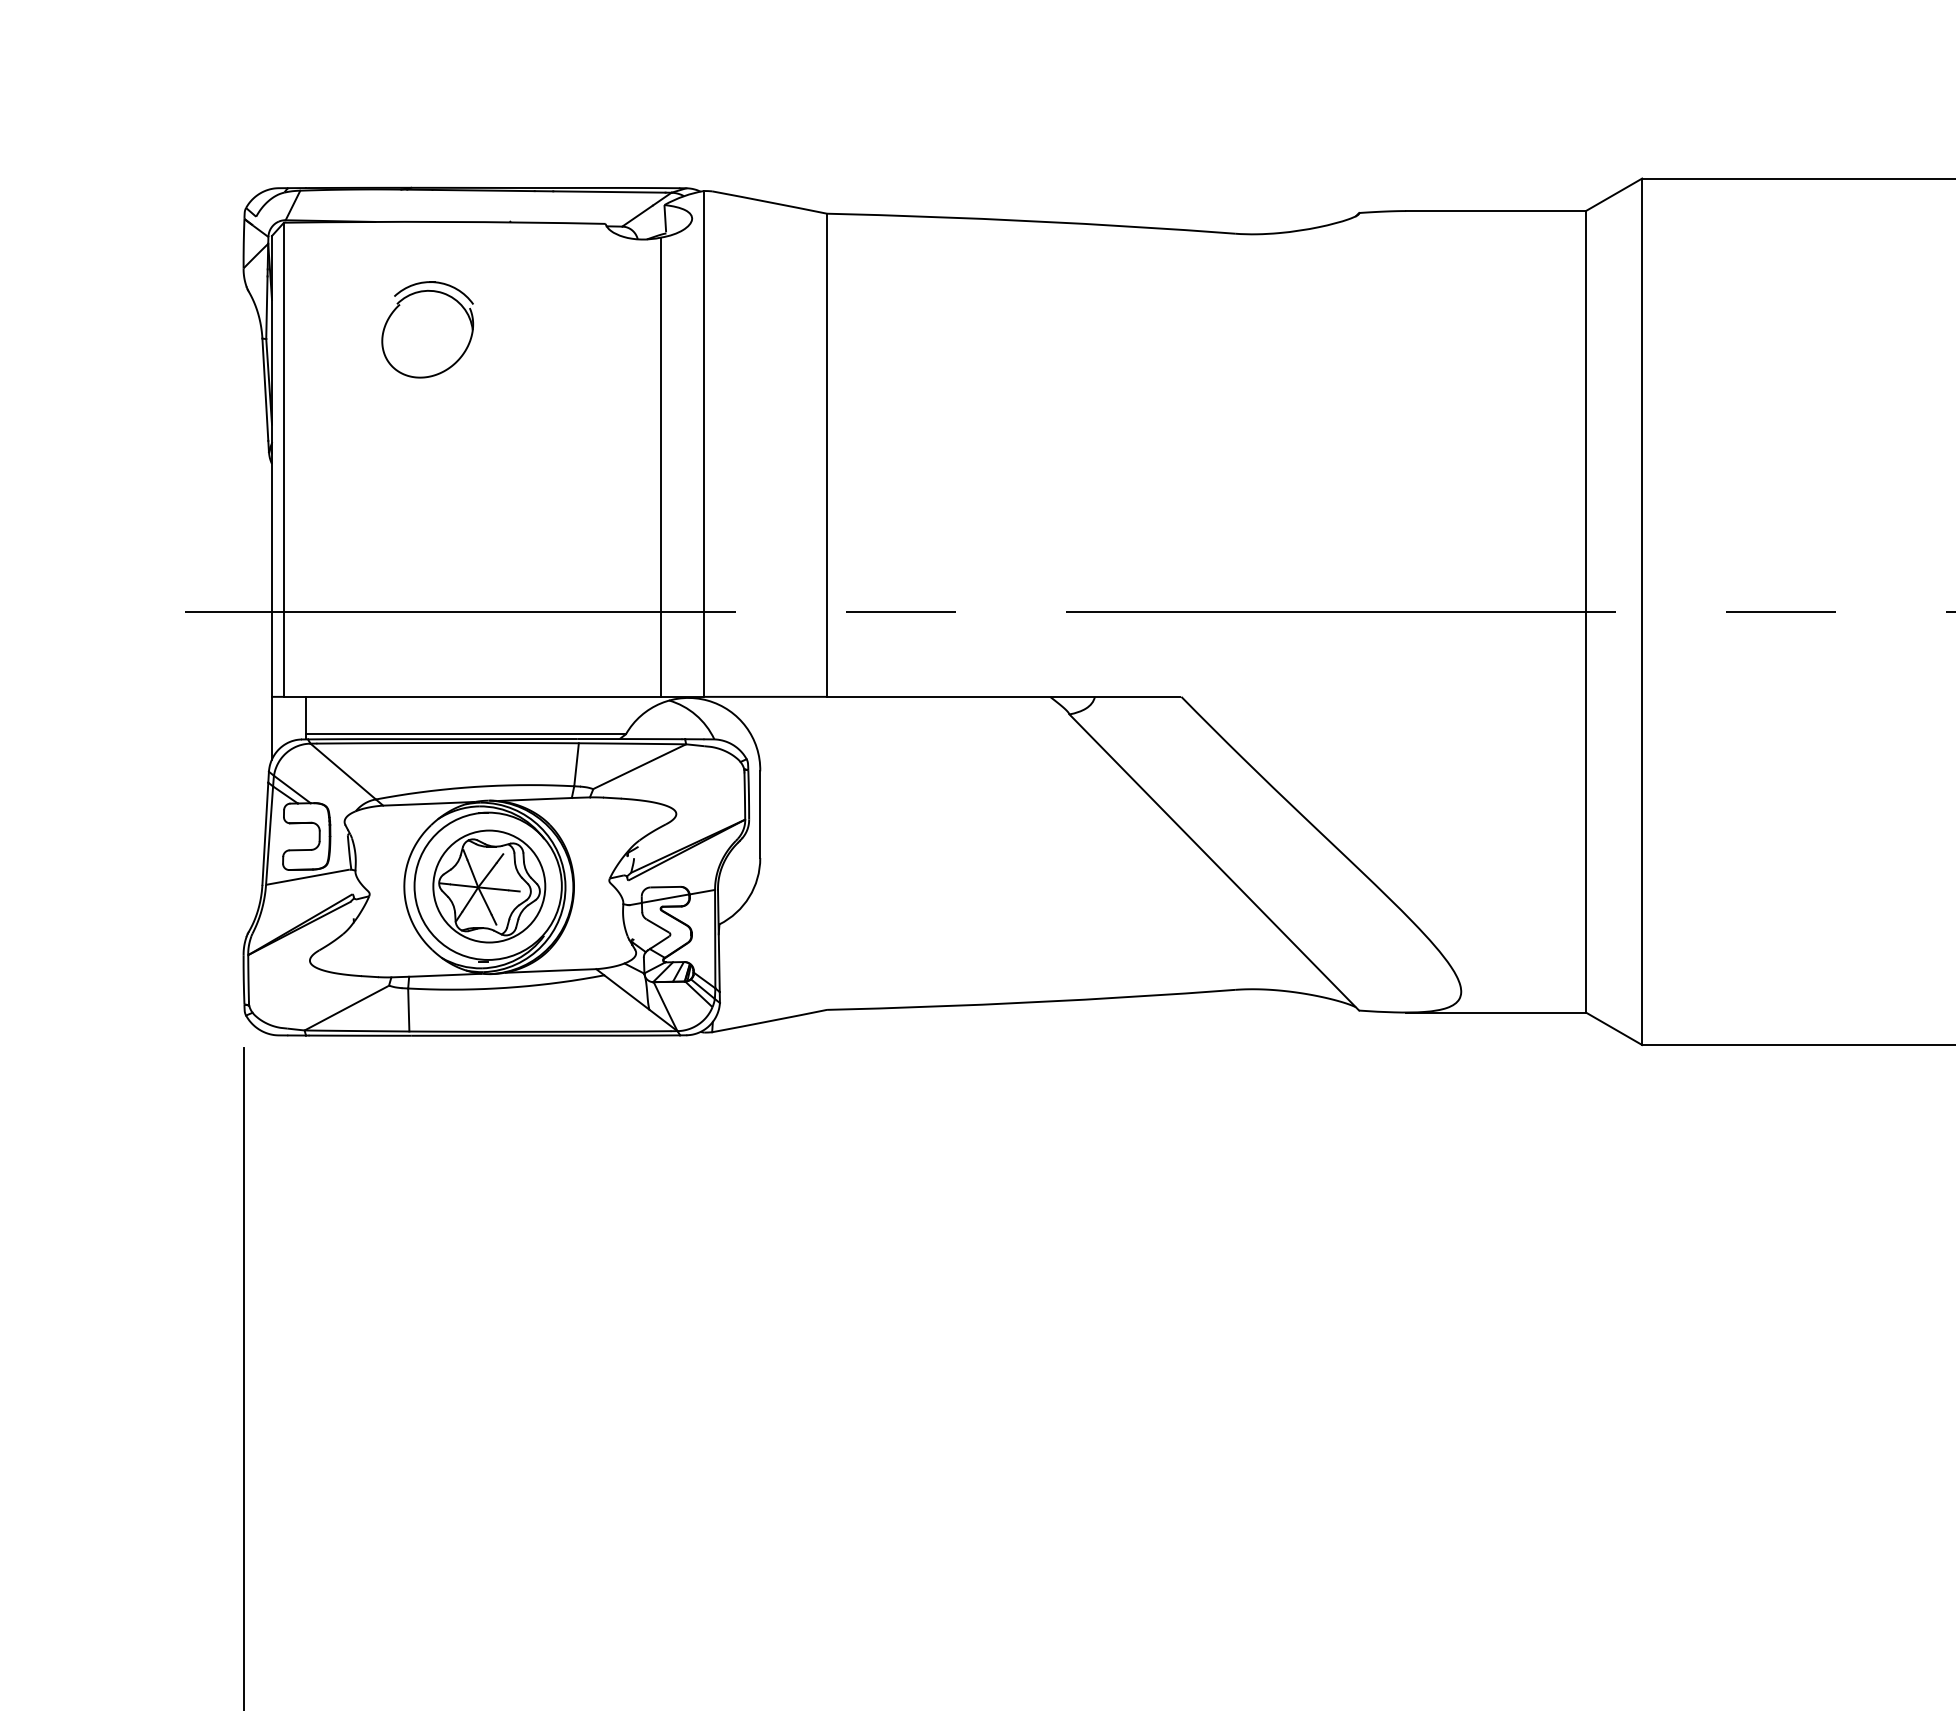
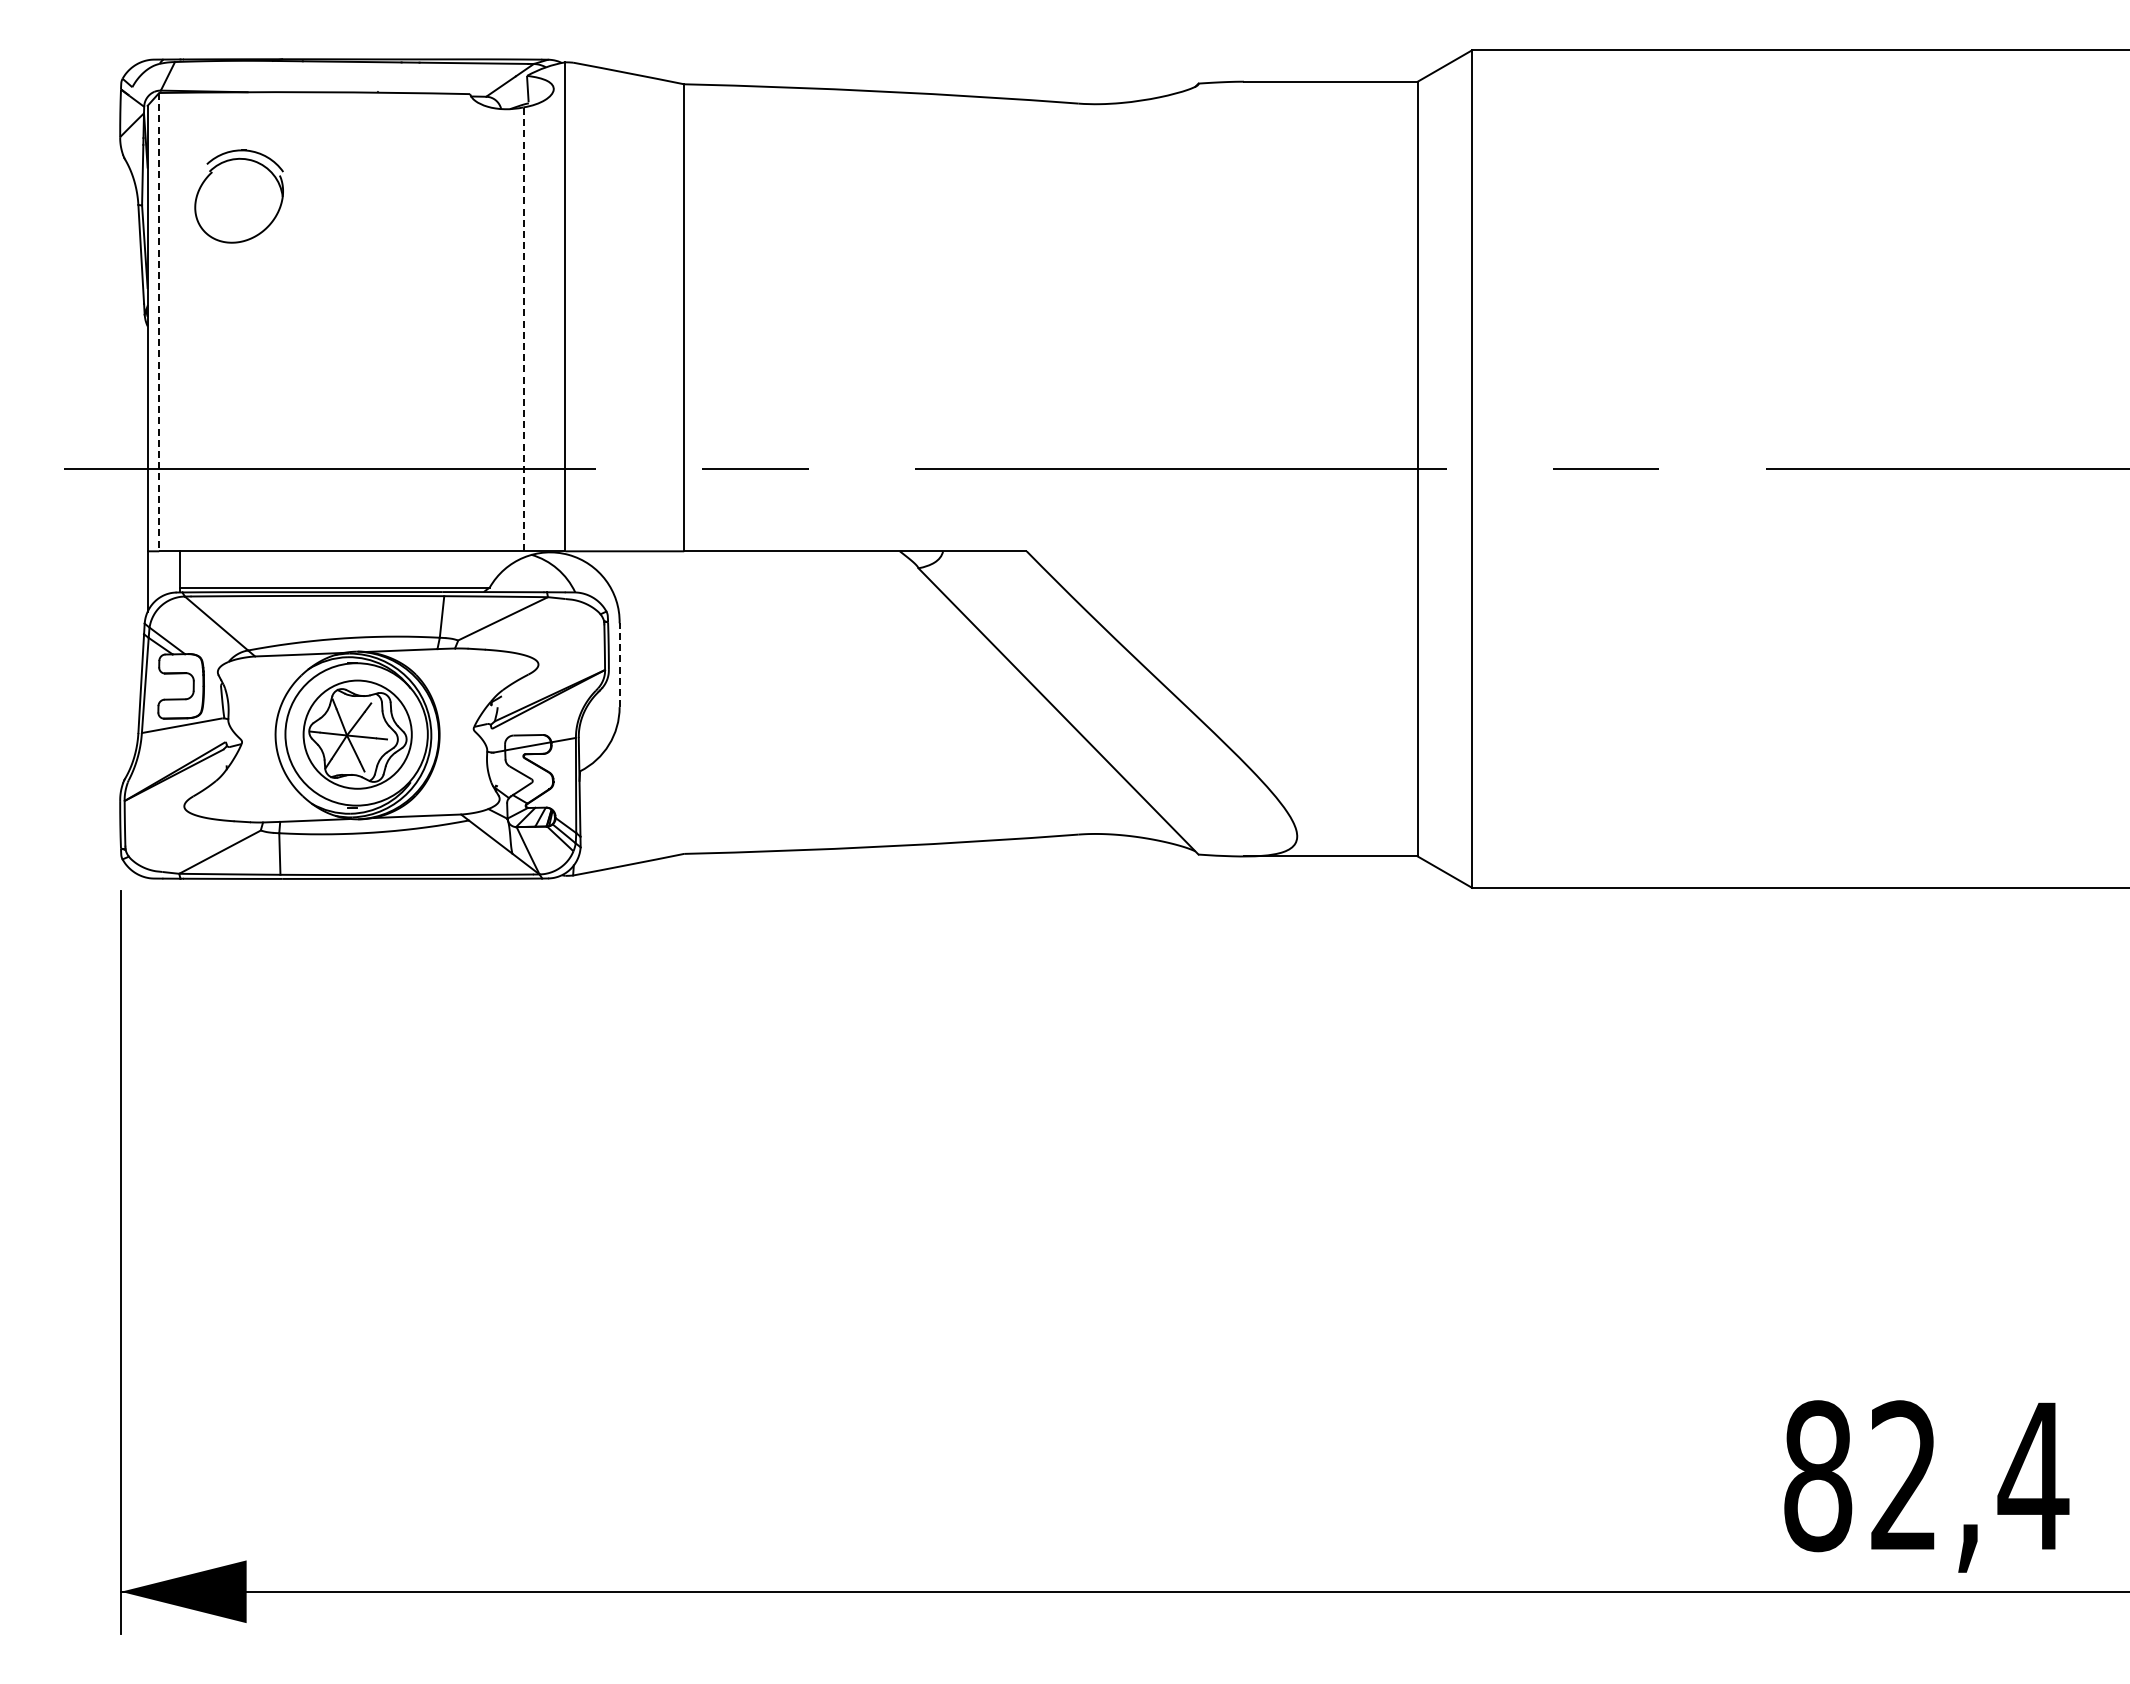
part: (427, 329) -> (238, 196), moved
line: (284, 460) -> (159, 322), solid -> dashed
line: (660, 467) -> (523, 329), solid -> dashed
line: (760, 814) -> (619, 665), solid -> dashed

